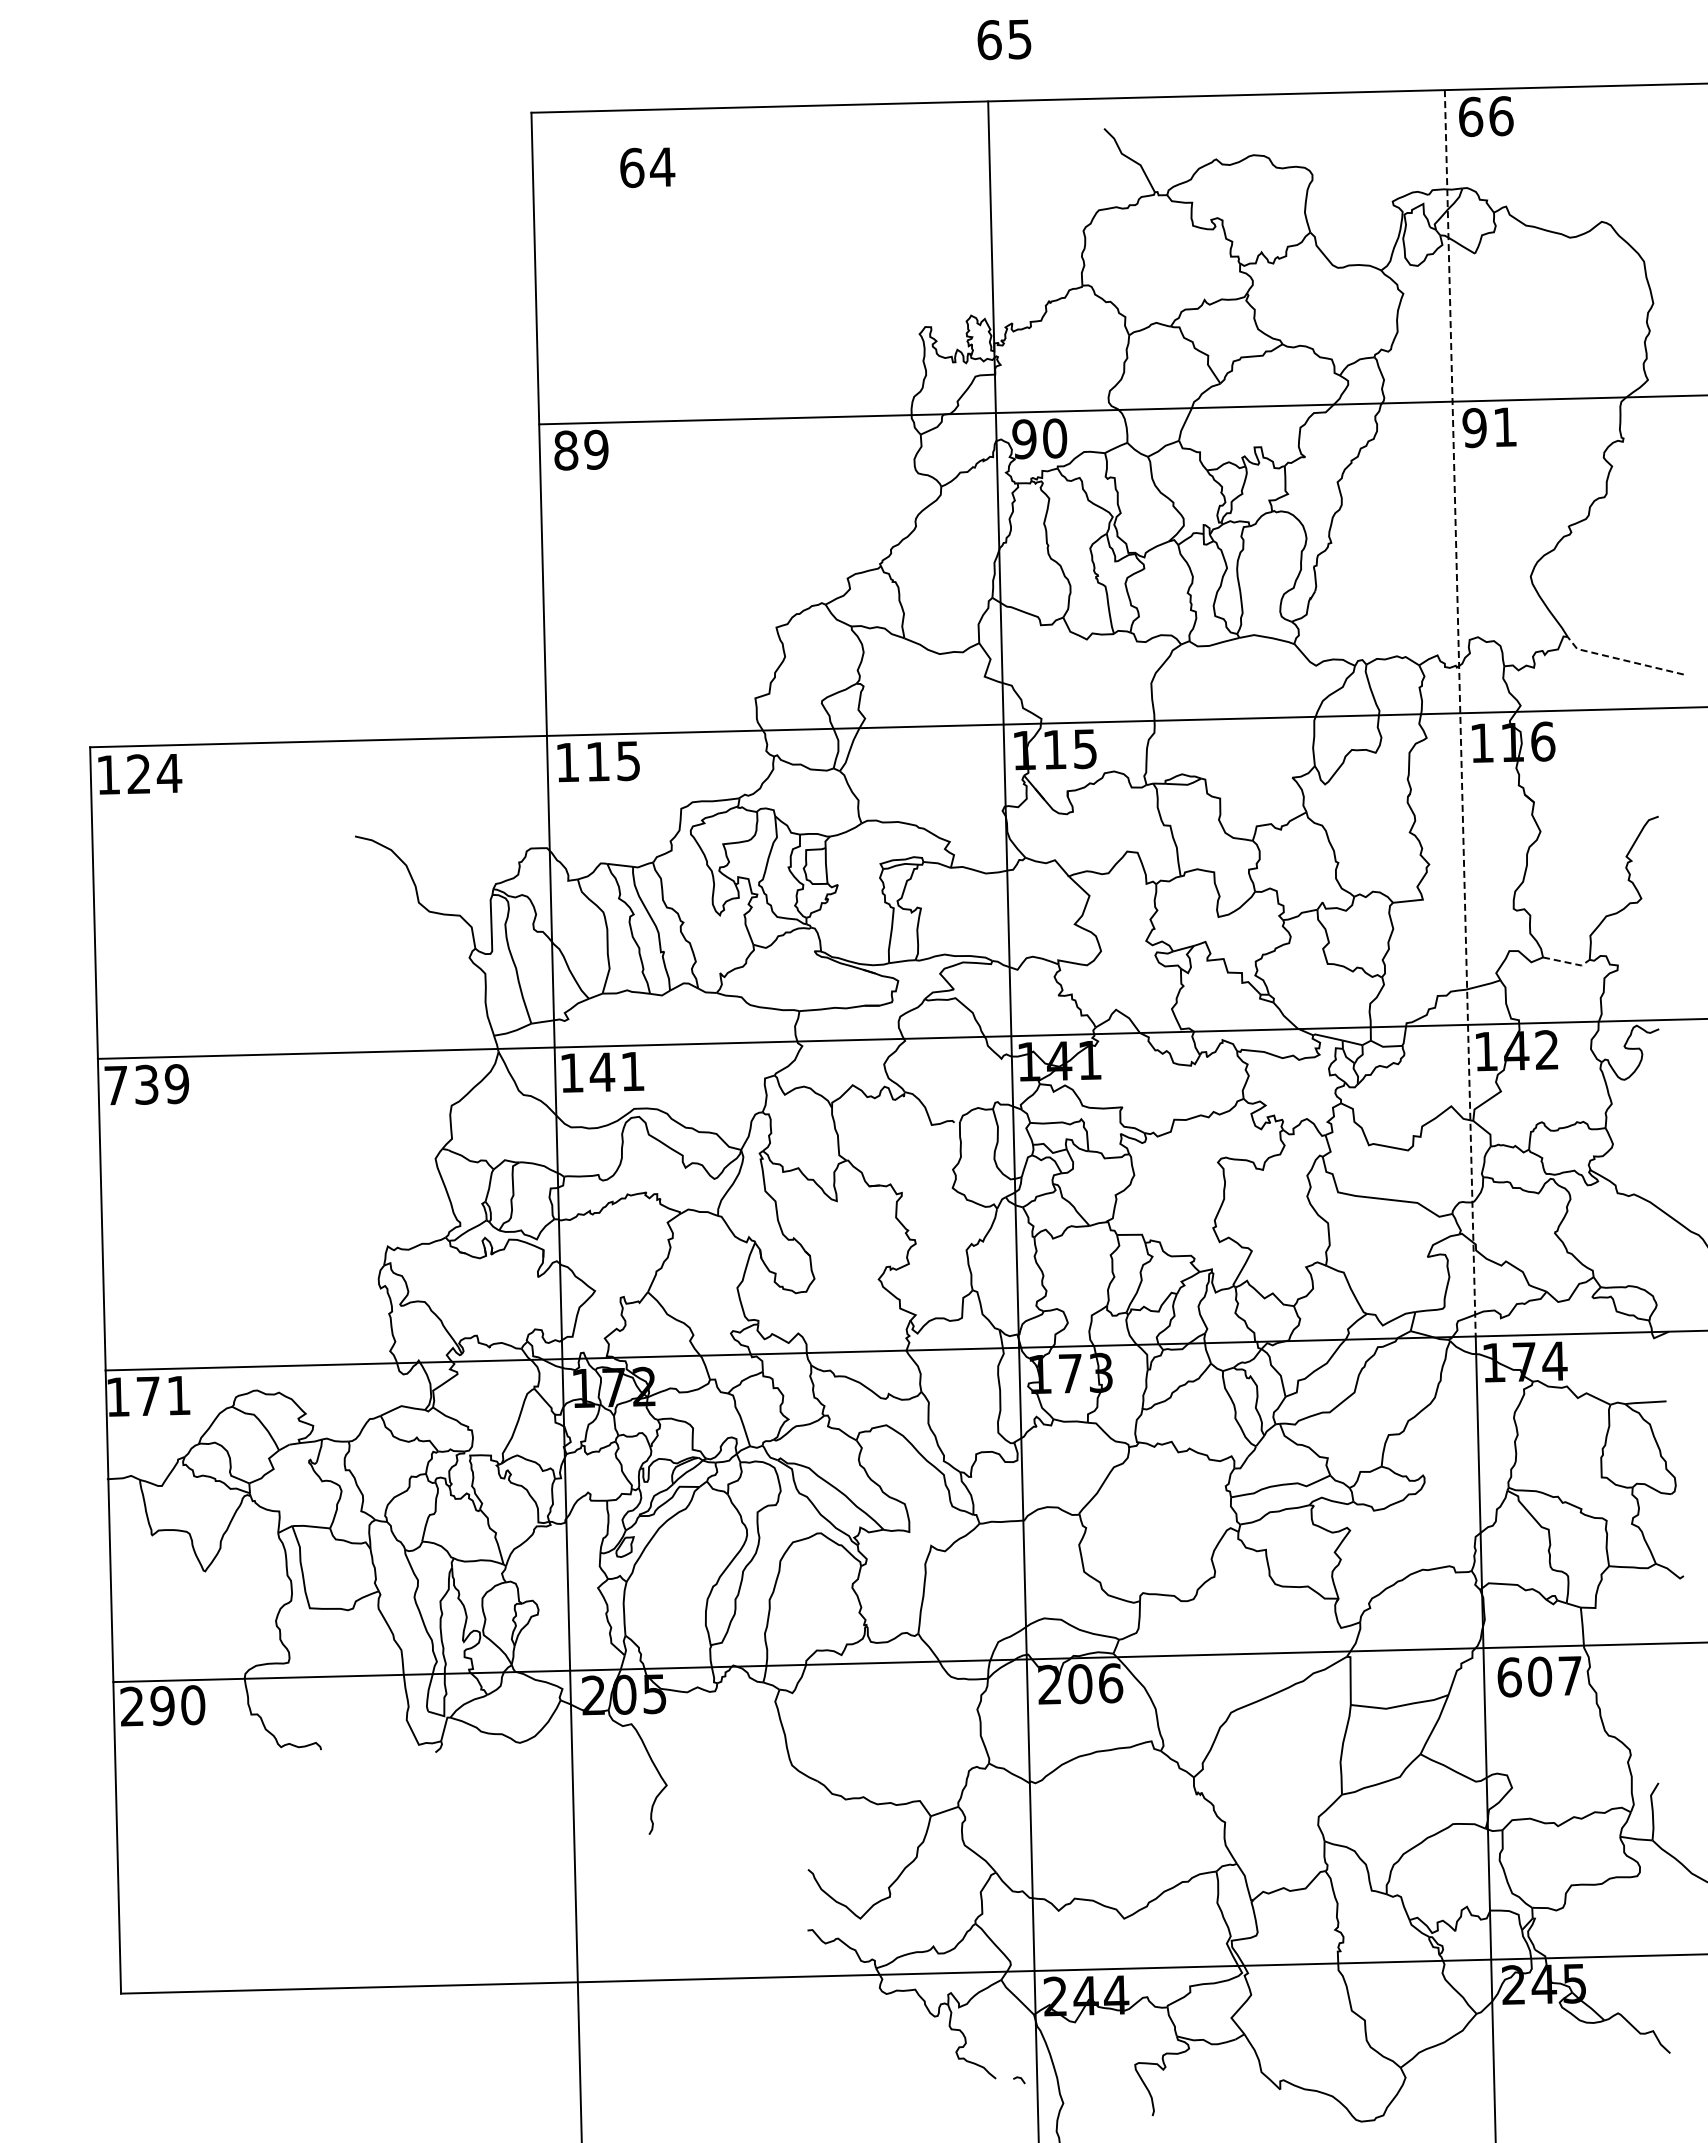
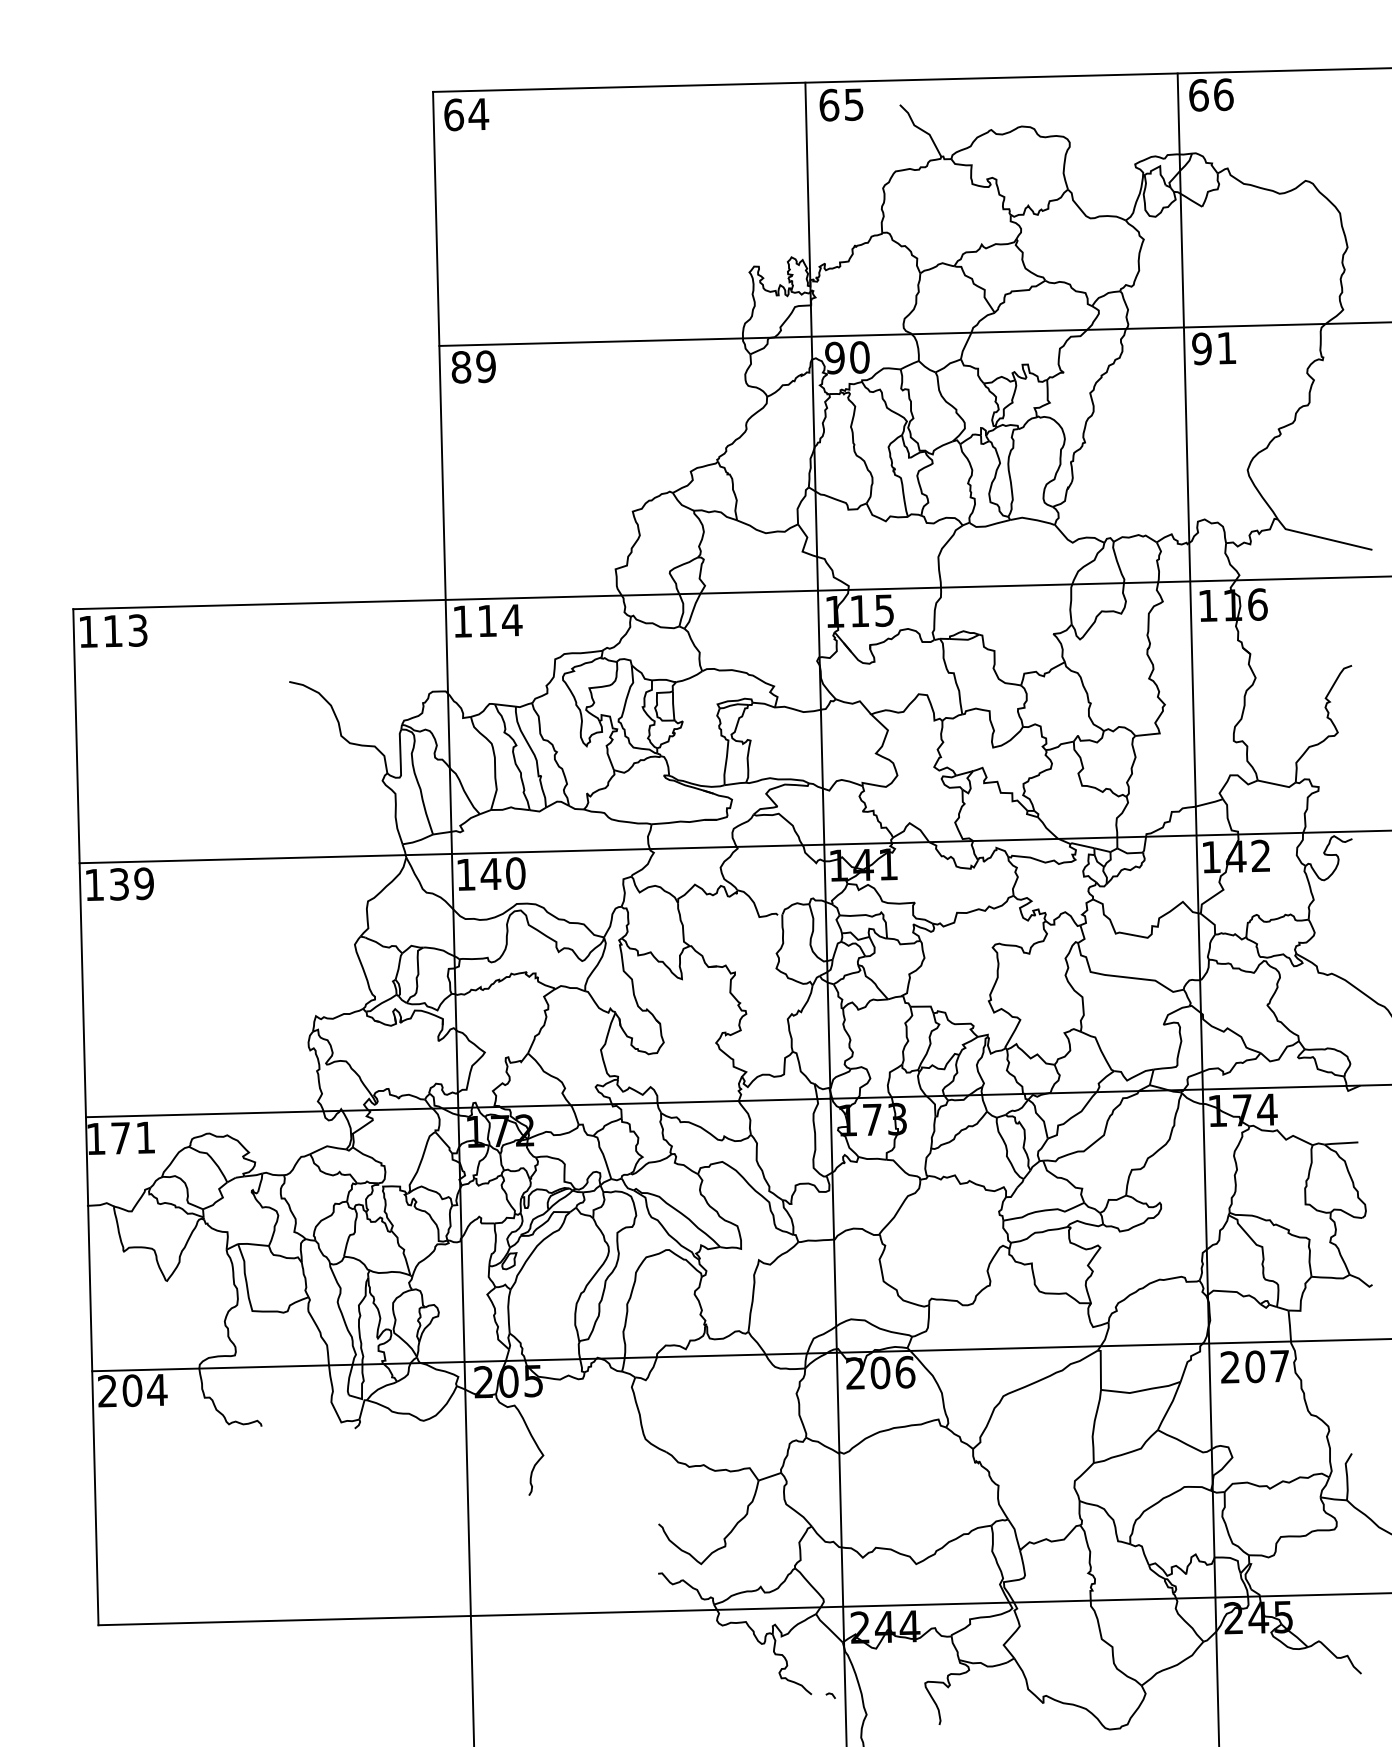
text: (1004, 39) -> (841, 104), moved
text: (647, 167) -> (466, 114), moved
line: (1621, 659) -> (1321, 537), dashed -> solid
line: (1460, 713) -> (1190, 581), dashed -> solid
text: (628, 761) -> (512, 620), 115 -> 114
text: (154, 773) -> (125, 630), 124 -> 113
line: (1568, 962) -> (1278, 784), dashed -> solid
text: (632, 1071) -> (515, 873), 141 -> 140
text: (115, 1085) -> (93, 884), 739 -> 139
text: (1509, 1677) -> (1230, 1367), 607 -> 207
text: (177, 1705) -> (144, 1390), 290 -> 204

